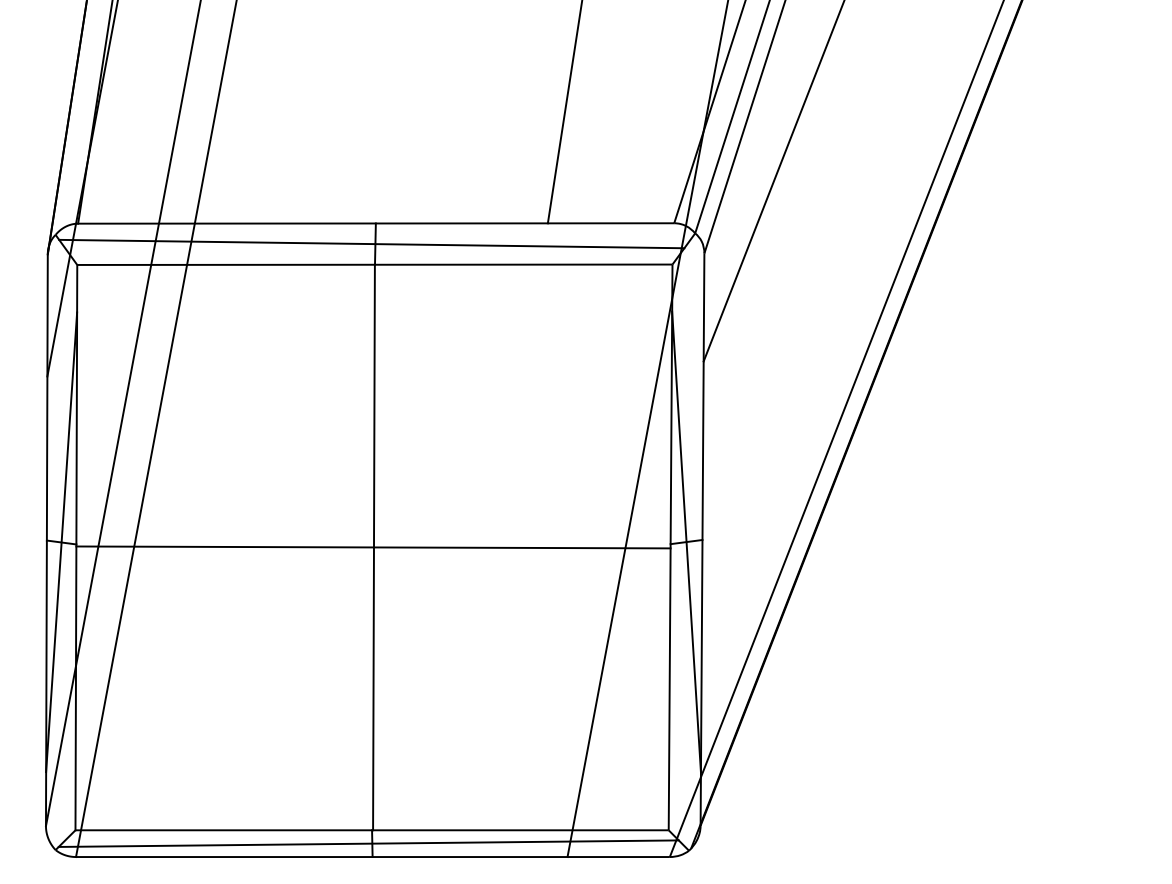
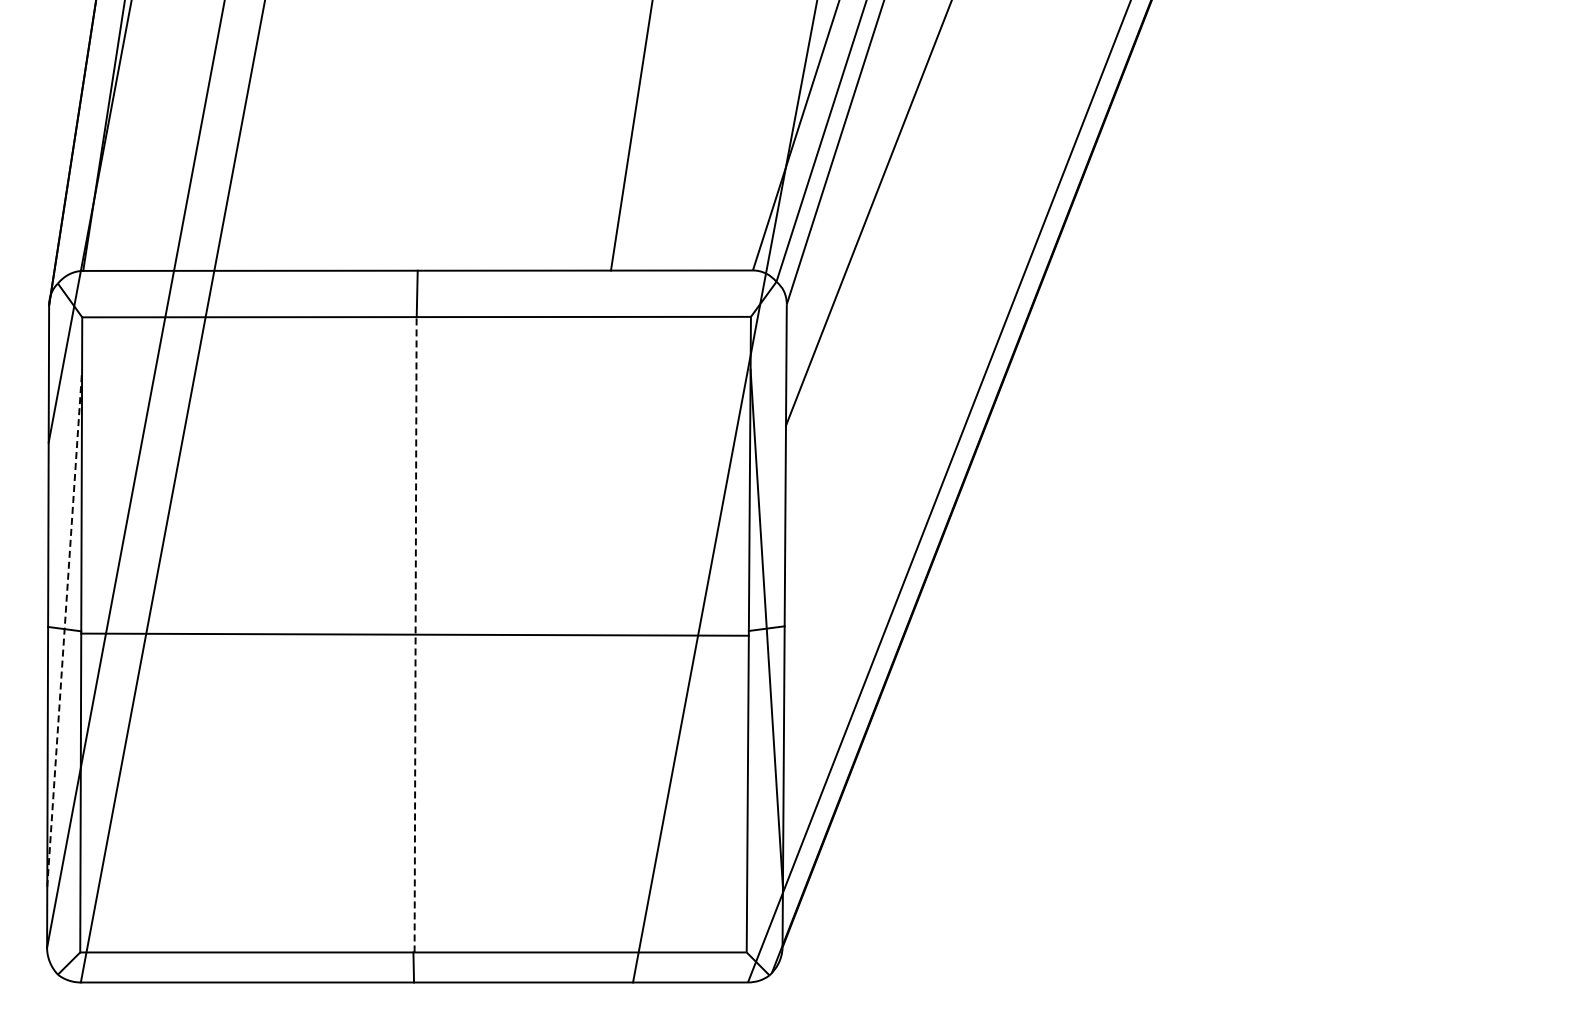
line: (371, 243) -> (412, 293), removed
line: (61, 541) -> (64, 628), solid -> dashed
line: (373, 547) -> (415, 634), solid -> dashed
line: (368, 843) -> (409, 967), removed

